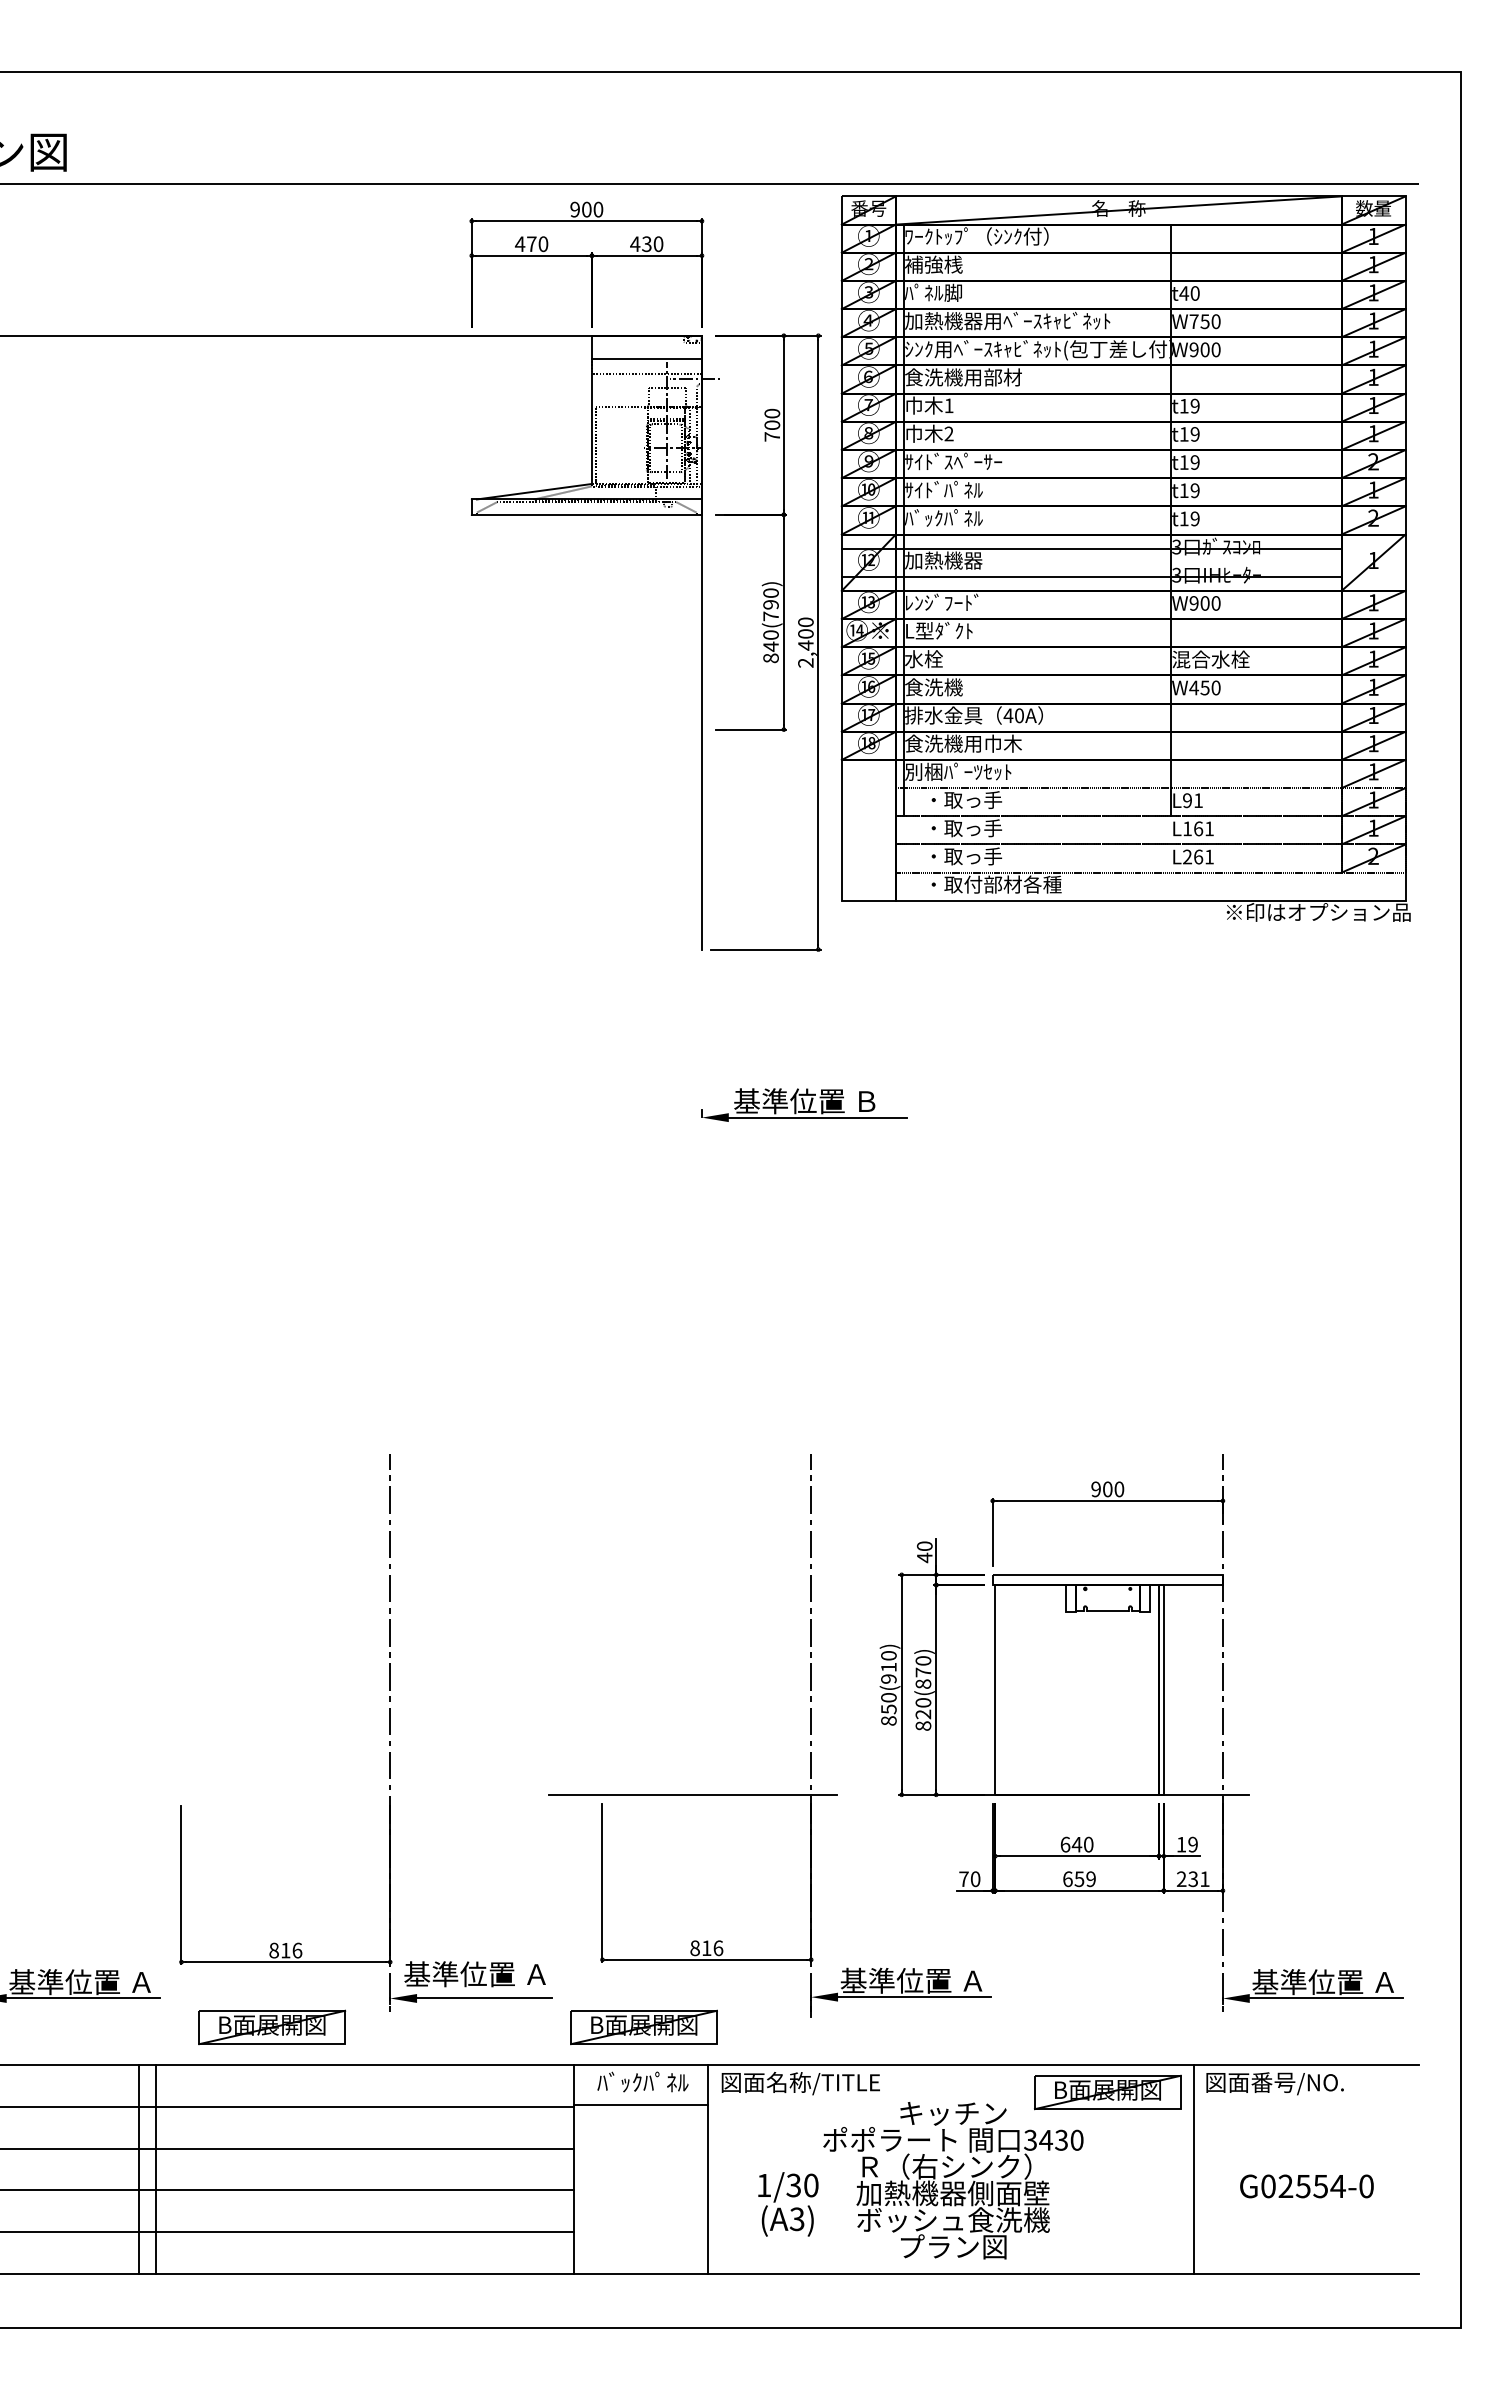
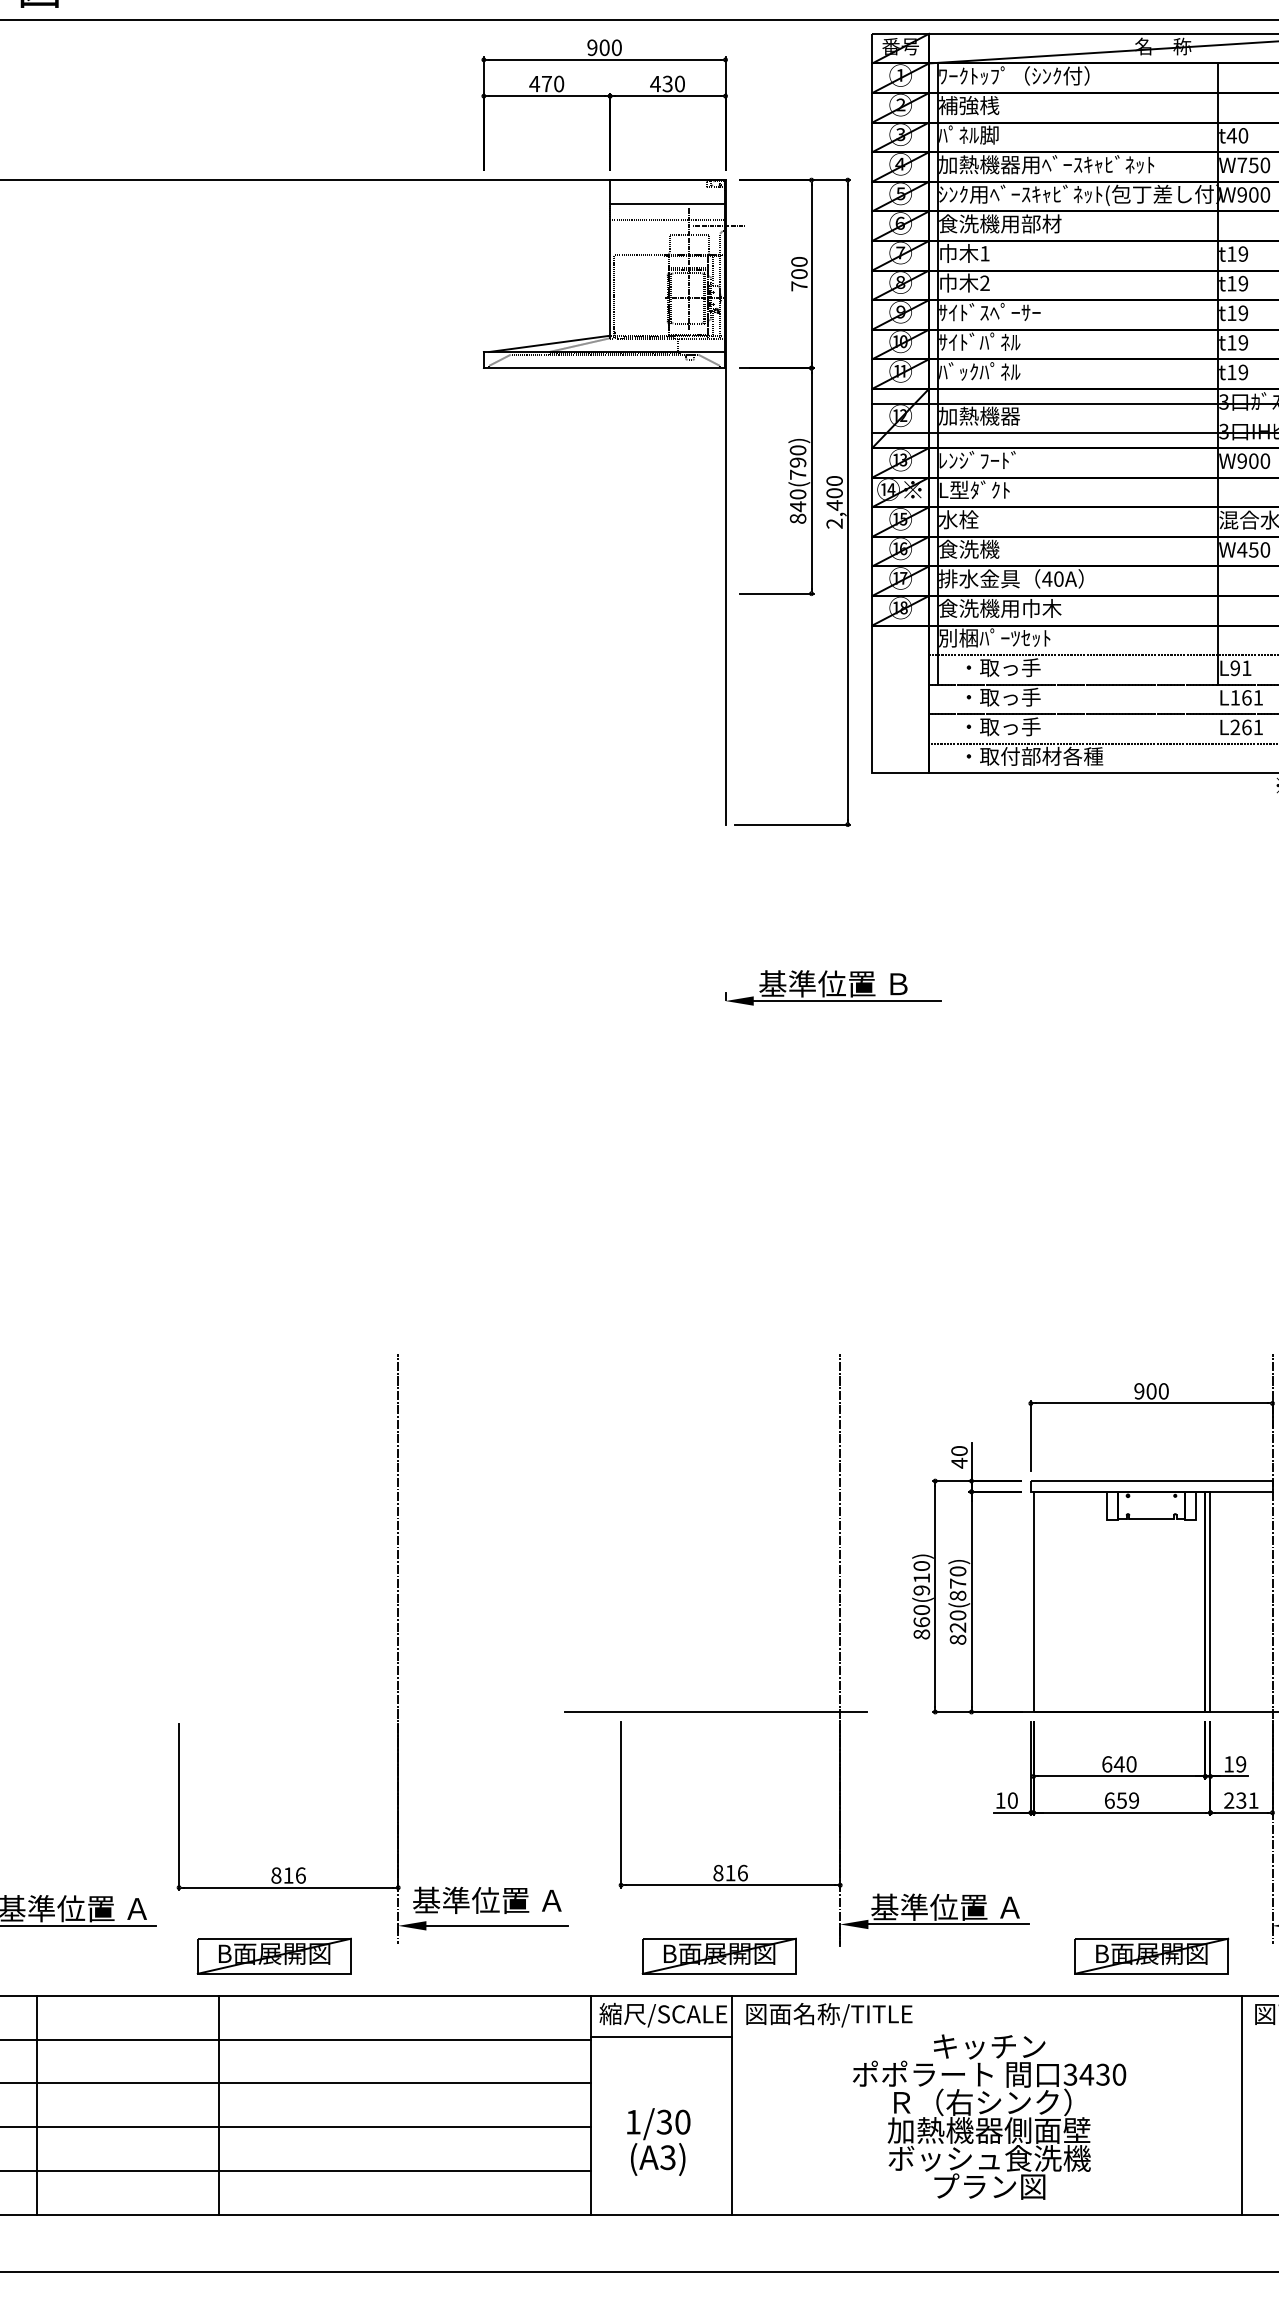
text: (888, 1709) -> (921, 1622), 850(910) -> 860(910)
text: (963, 1878) -> (1000, 1799), 70 -> 10
part: (643, 2027) -> (718, 1956), moved
text: (642, 2083) -> (663, 2015), ﾊﾞｯｸﾊﾟﾈﾙ -> 縮尺/SCALE
part: (1107, 2092) -> (1151, 1956), moved
line: (138, 2169) -> (37, 2105), moved
line: (156, 2169) -> (219, 2105), moved
text: (788, 2204) -> (658, 2142), moved

